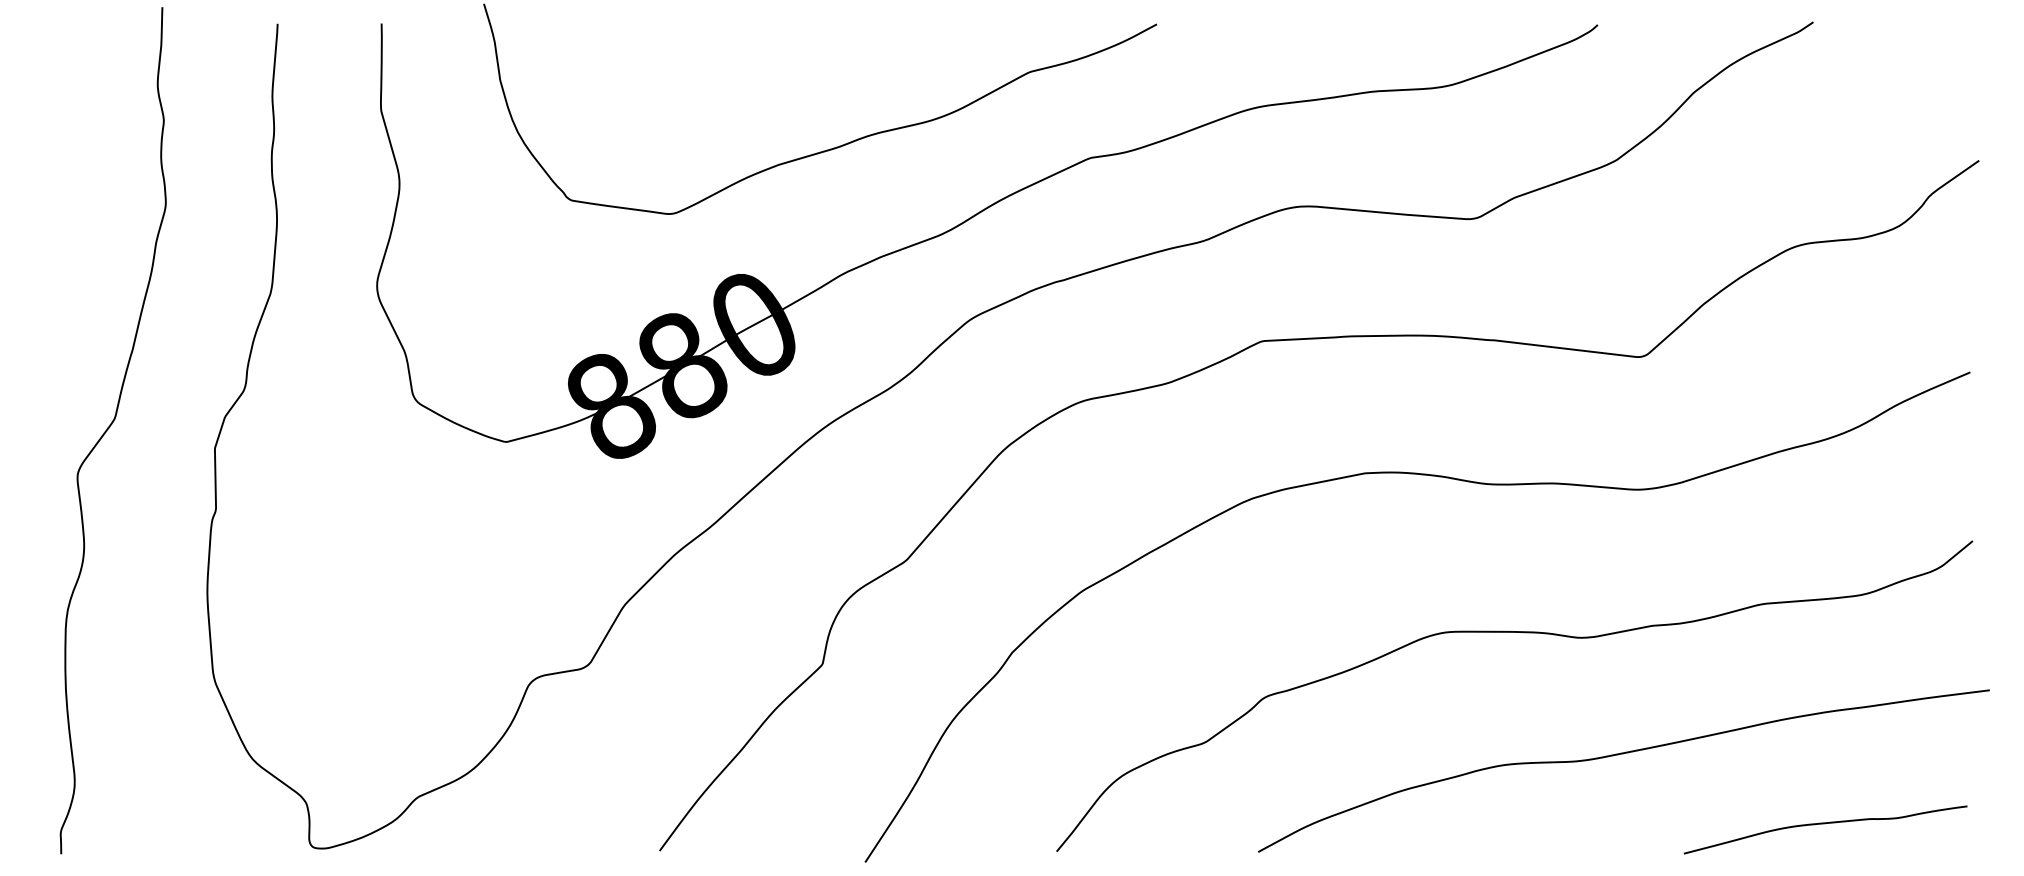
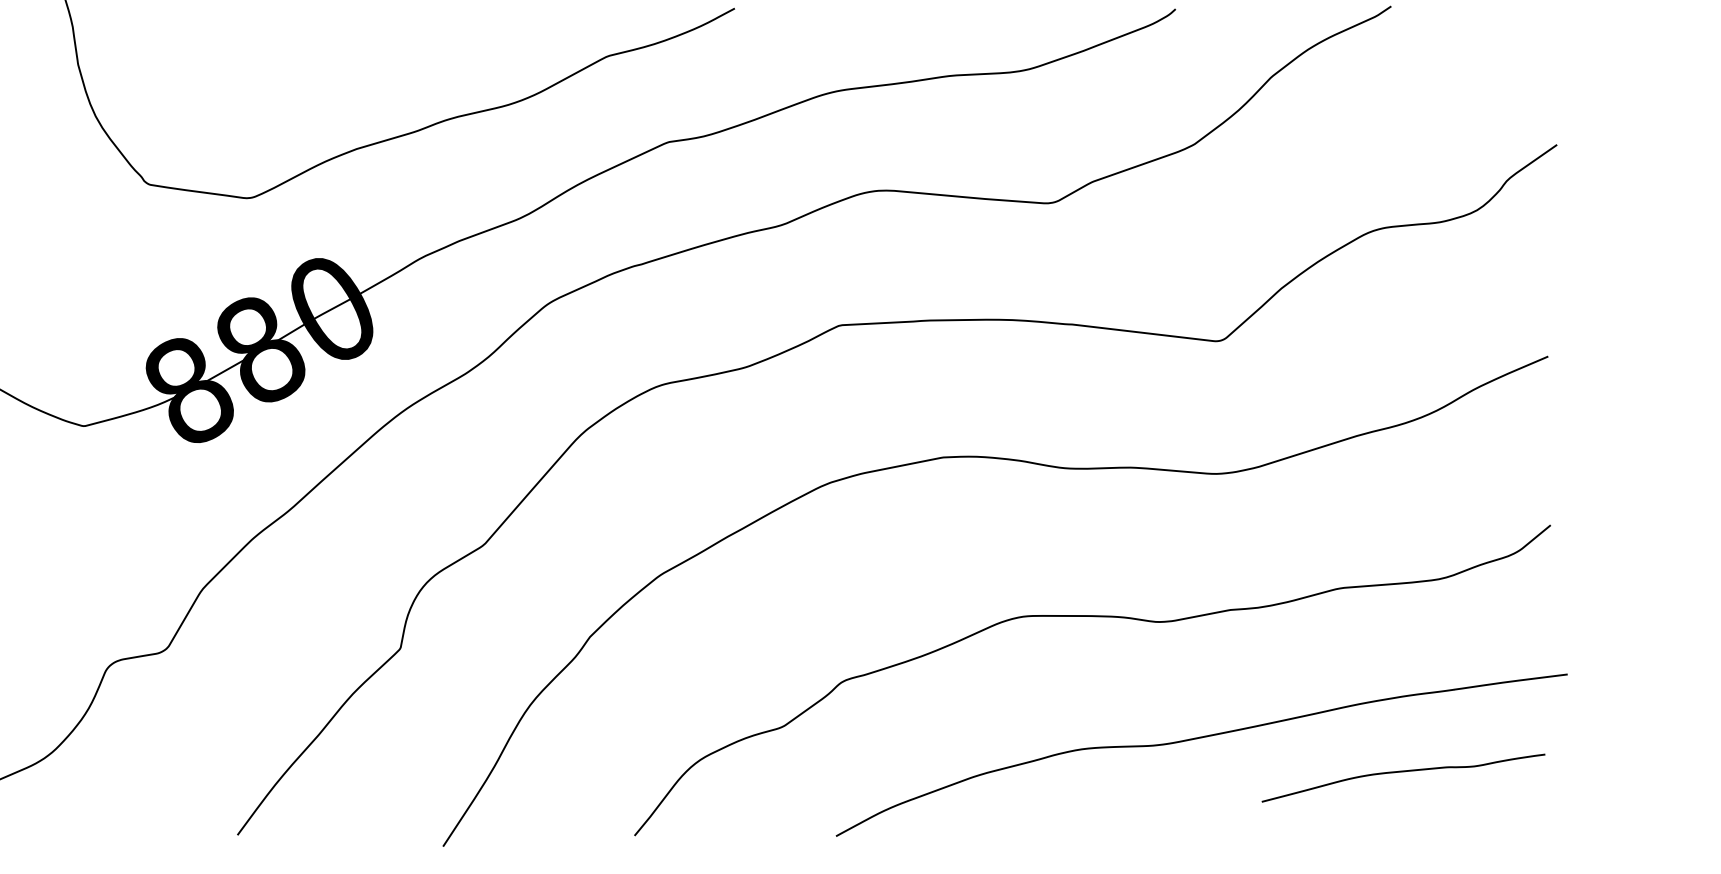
curve: (1825, 824) -> (1403, 772), moved

